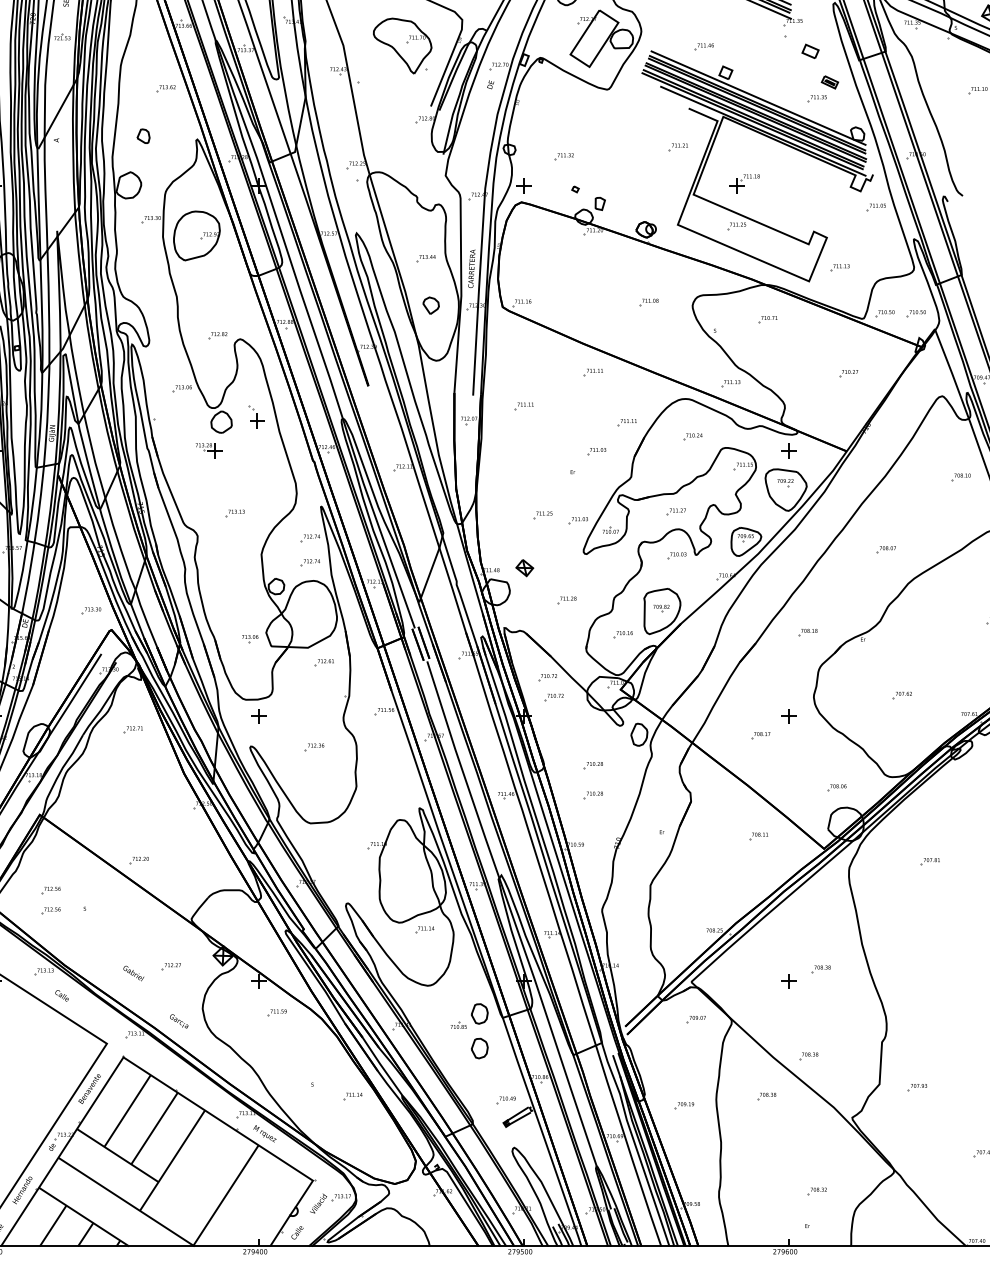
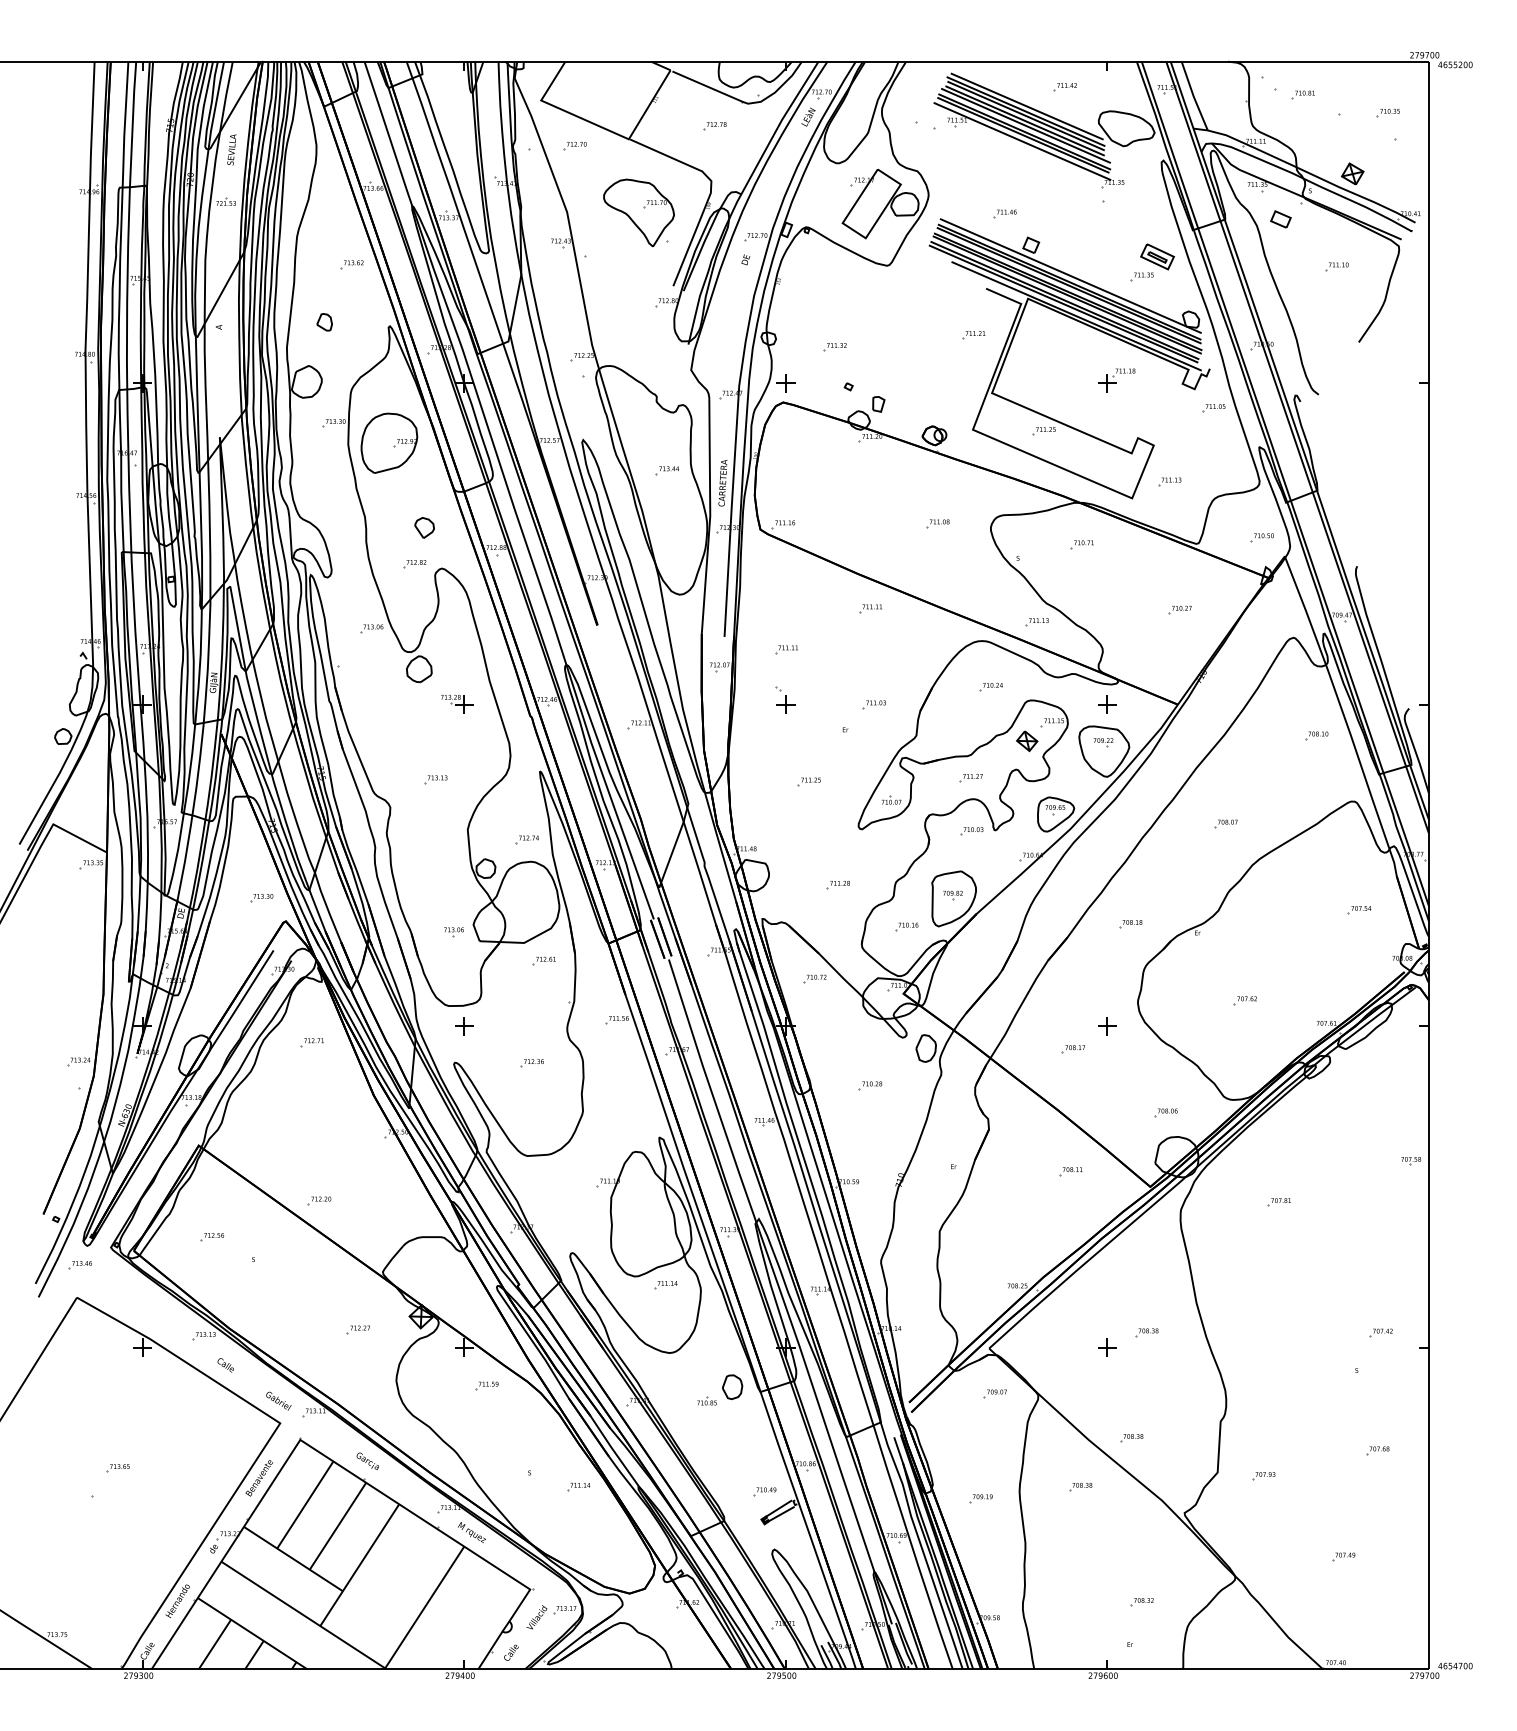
part: (810, 51) -> (1280, 219), moved
part: (829, 82) -> (1157, 256), size x1.67
part: (744, 184) -> (1116, 380), moved
part: (431, 305) -> (424, 527), moved
part: (884, 313) -> (1223, 537), removed
part: (257, 416) -> (785, 699), moved
part: (627, 422) -> (911, 669), removed
part: (209, 450) -> (457, 703), moved
part: (577, 520) -> (851, 788), removed
part: (309, 537) -> (526, 809), removed
part: (525, 568) -> (1027, 741), moved
part: (553, 696) -> (822, 1002), removed
part: (593, 794) -> (870, 1121), removed
part: (51, 911) -> (212, 1262), removed
text: (133, 972) -> (278, 1400), moved
text: (178, 1020) -> (367, 1460), moved
part: (479, 1048) -> (732, 1429), removed

